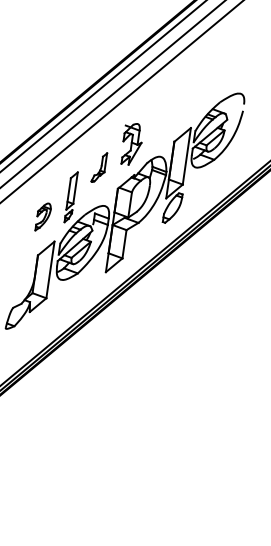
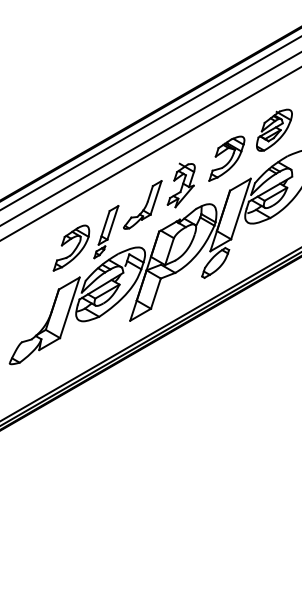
part: (204, 80) -> (274, 129), added
part: (166, 113) -> (226, 158), added
part: (98, 167) -> (142, 204), size x1.67
part: (42, 216) -> (71, 247), size x1.67

